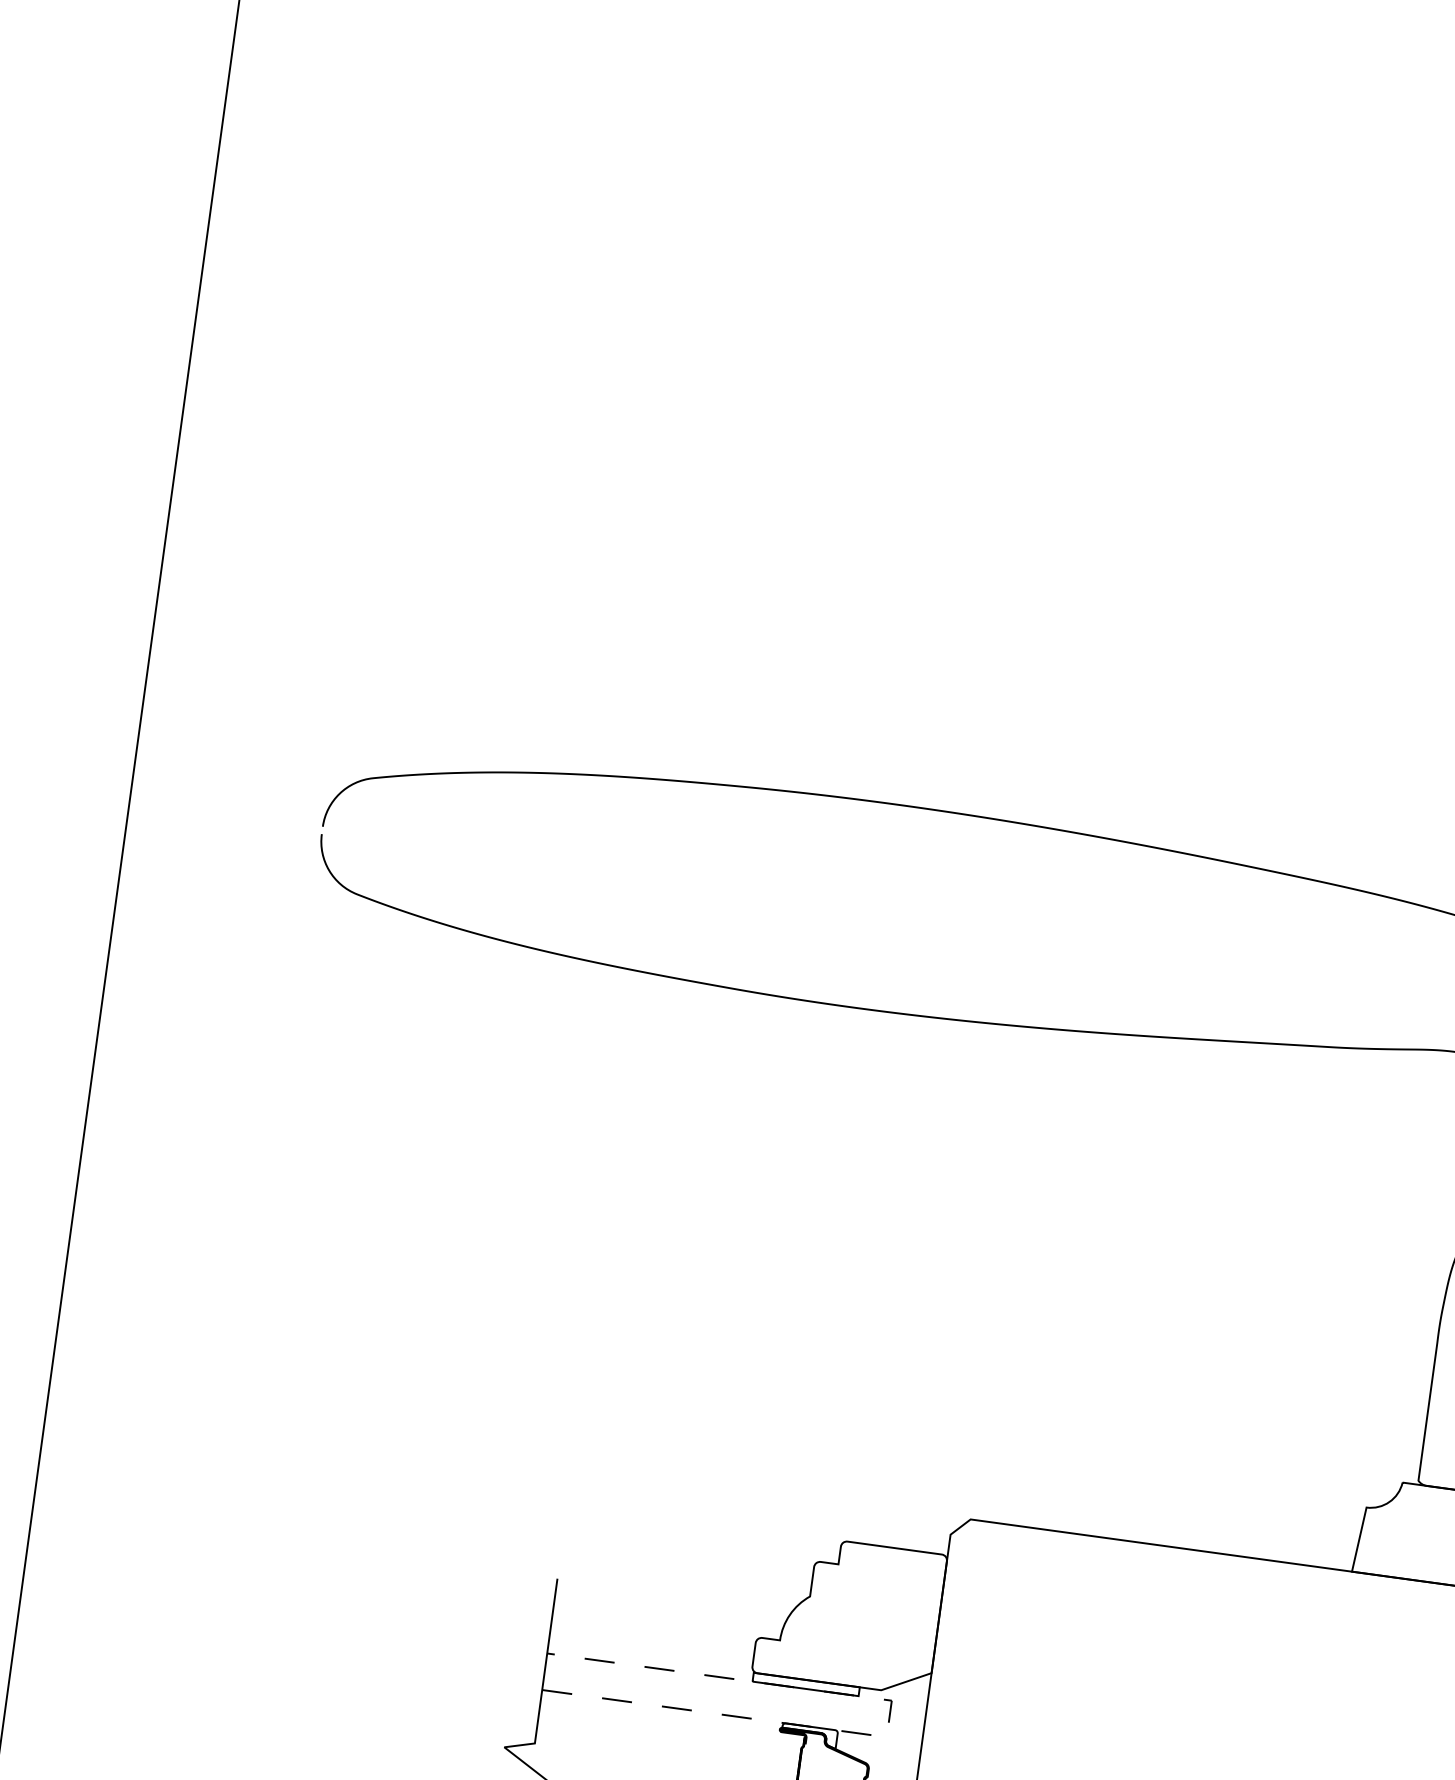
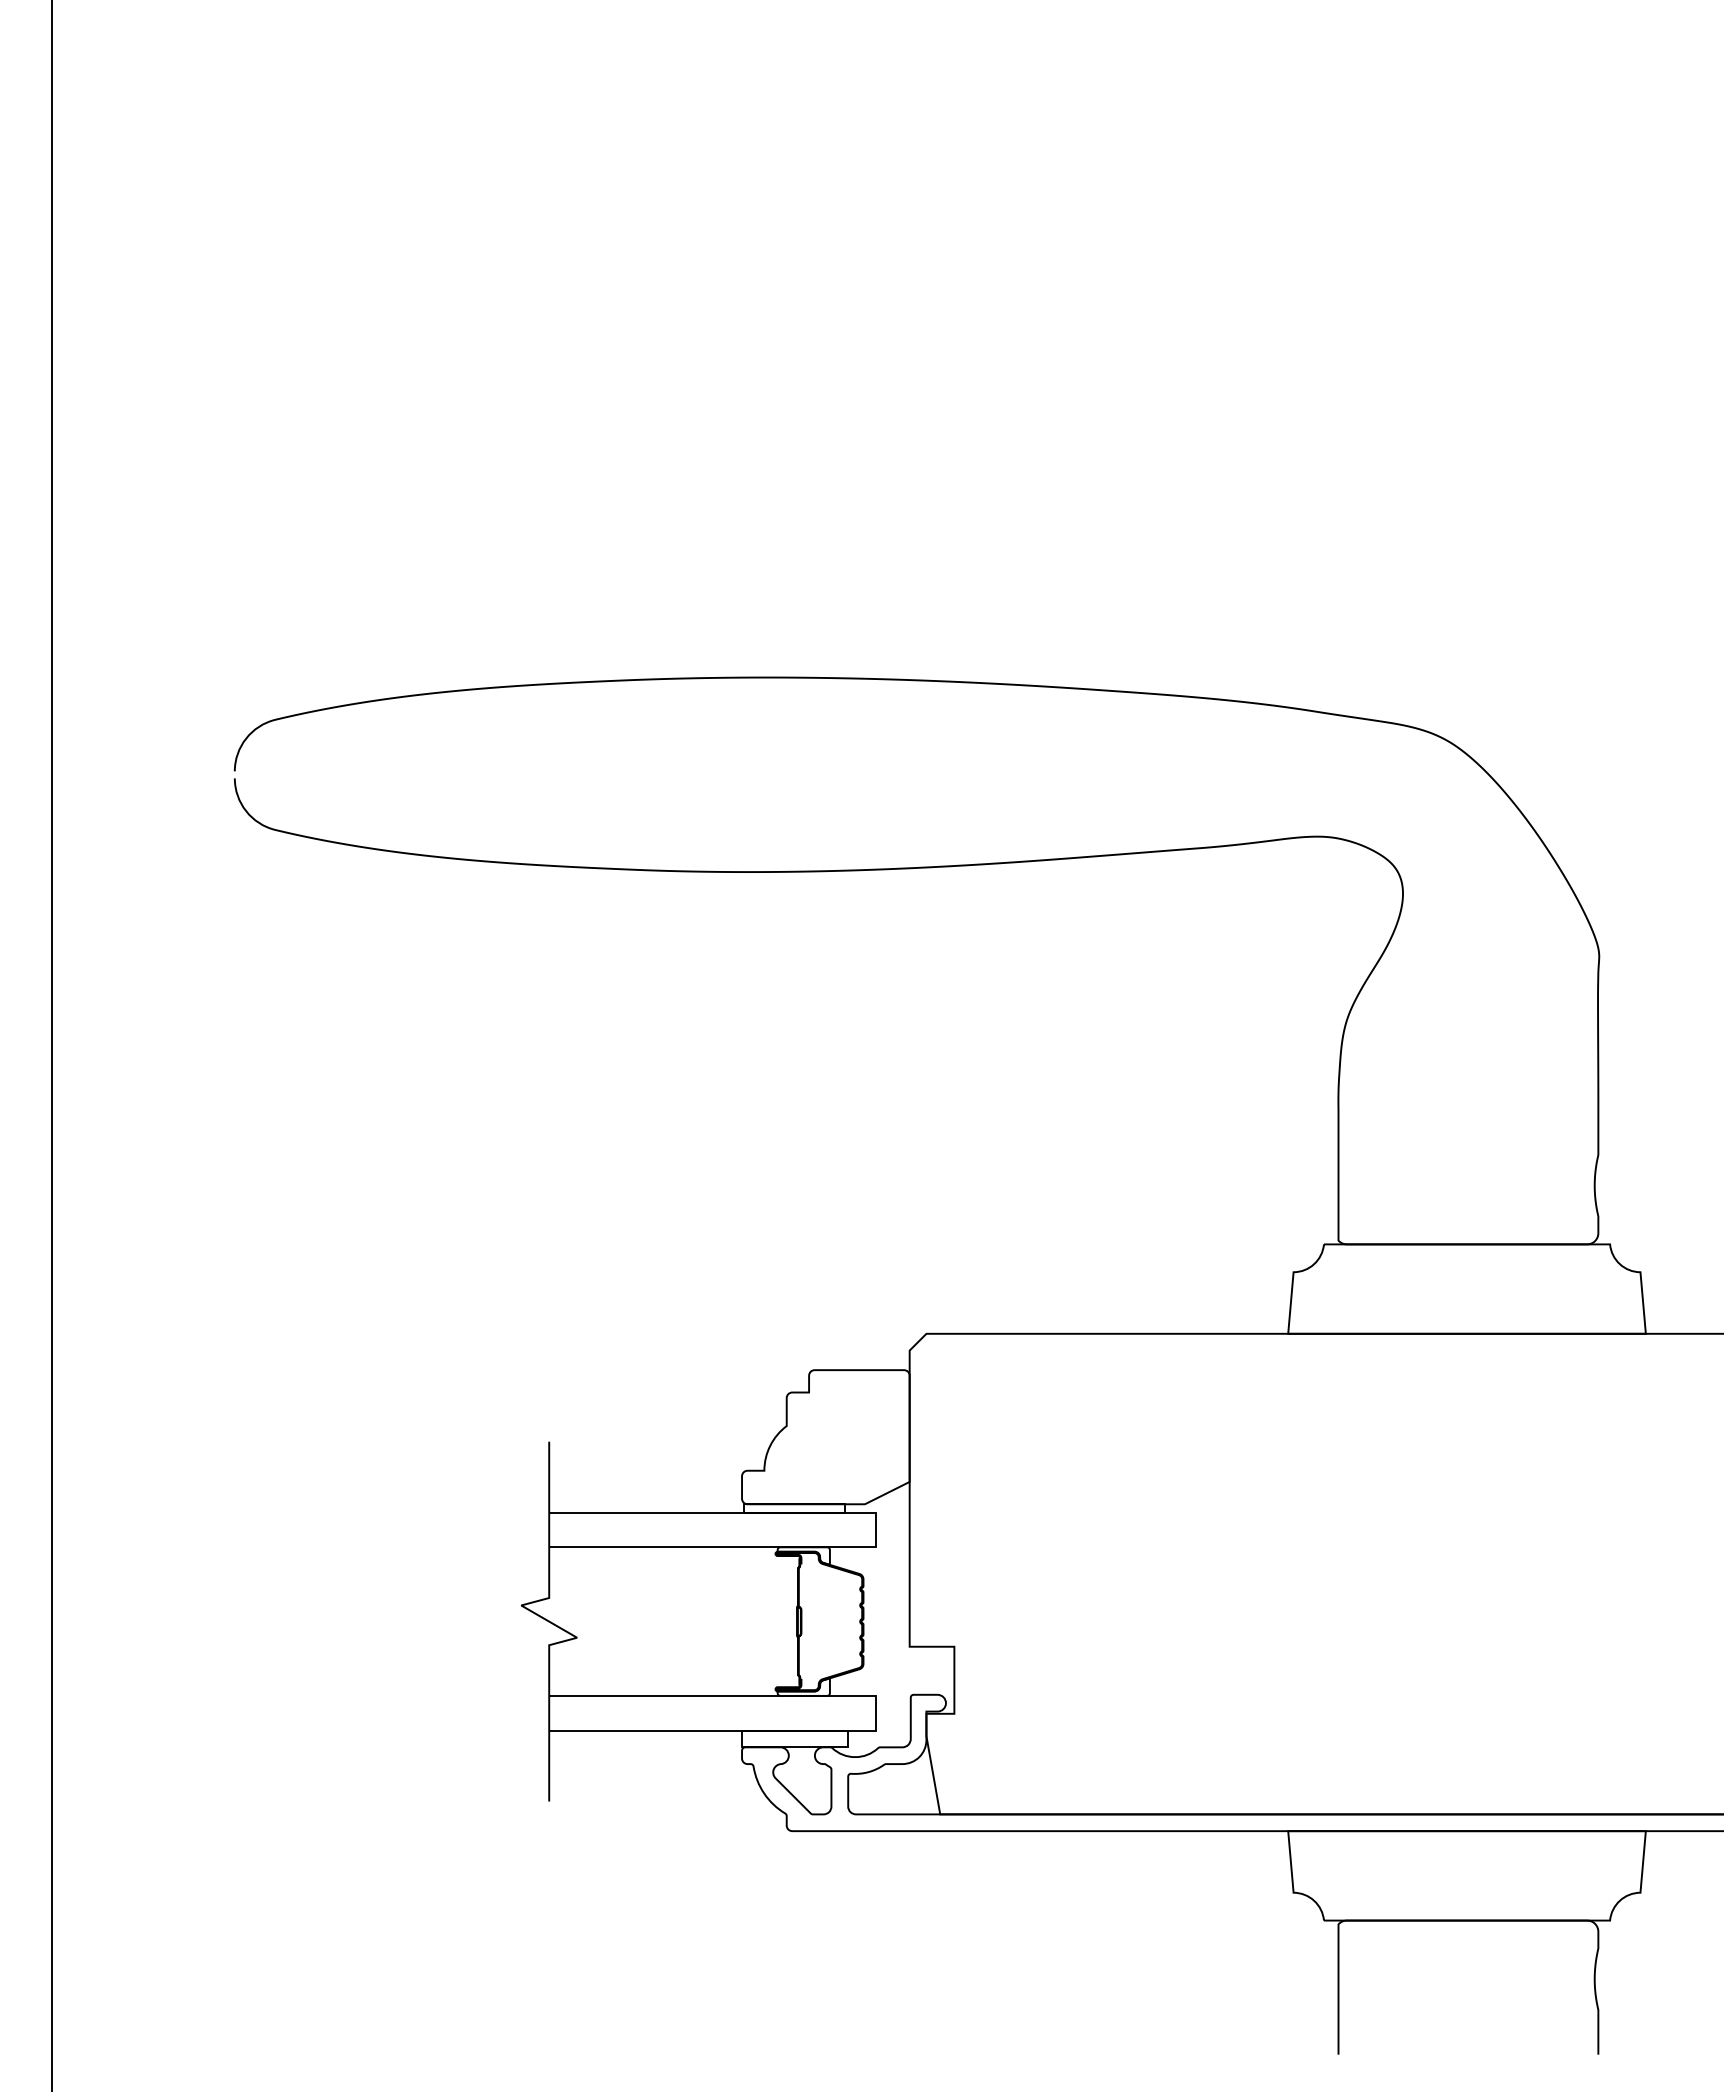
line: (889, 1718) -> (876, 1529), dashed -> solid

